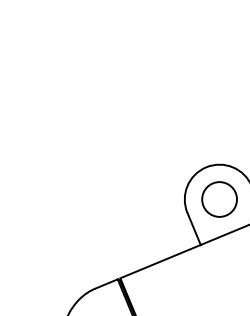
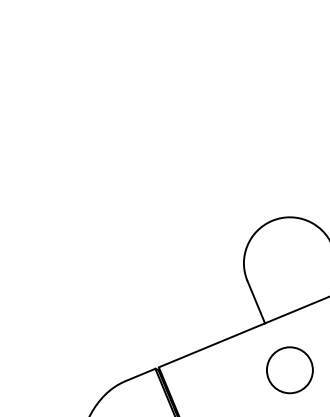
circle: (219, 199) -> (289, 370), moved

